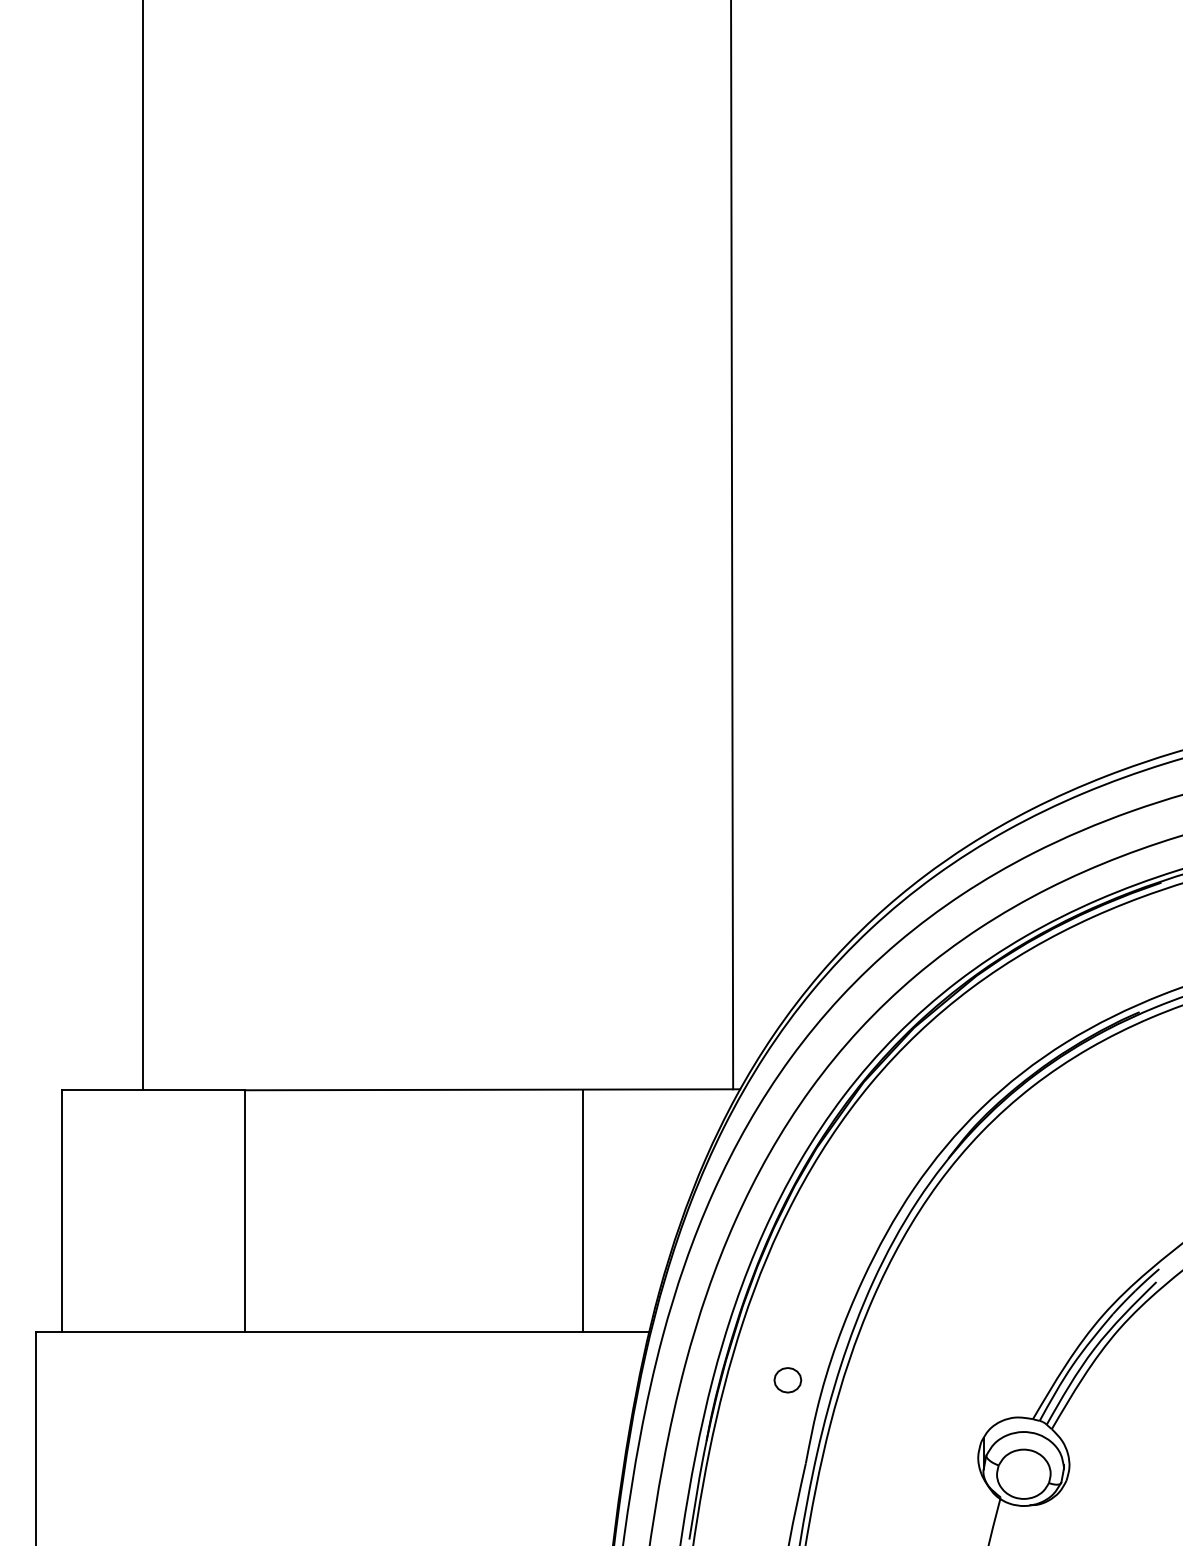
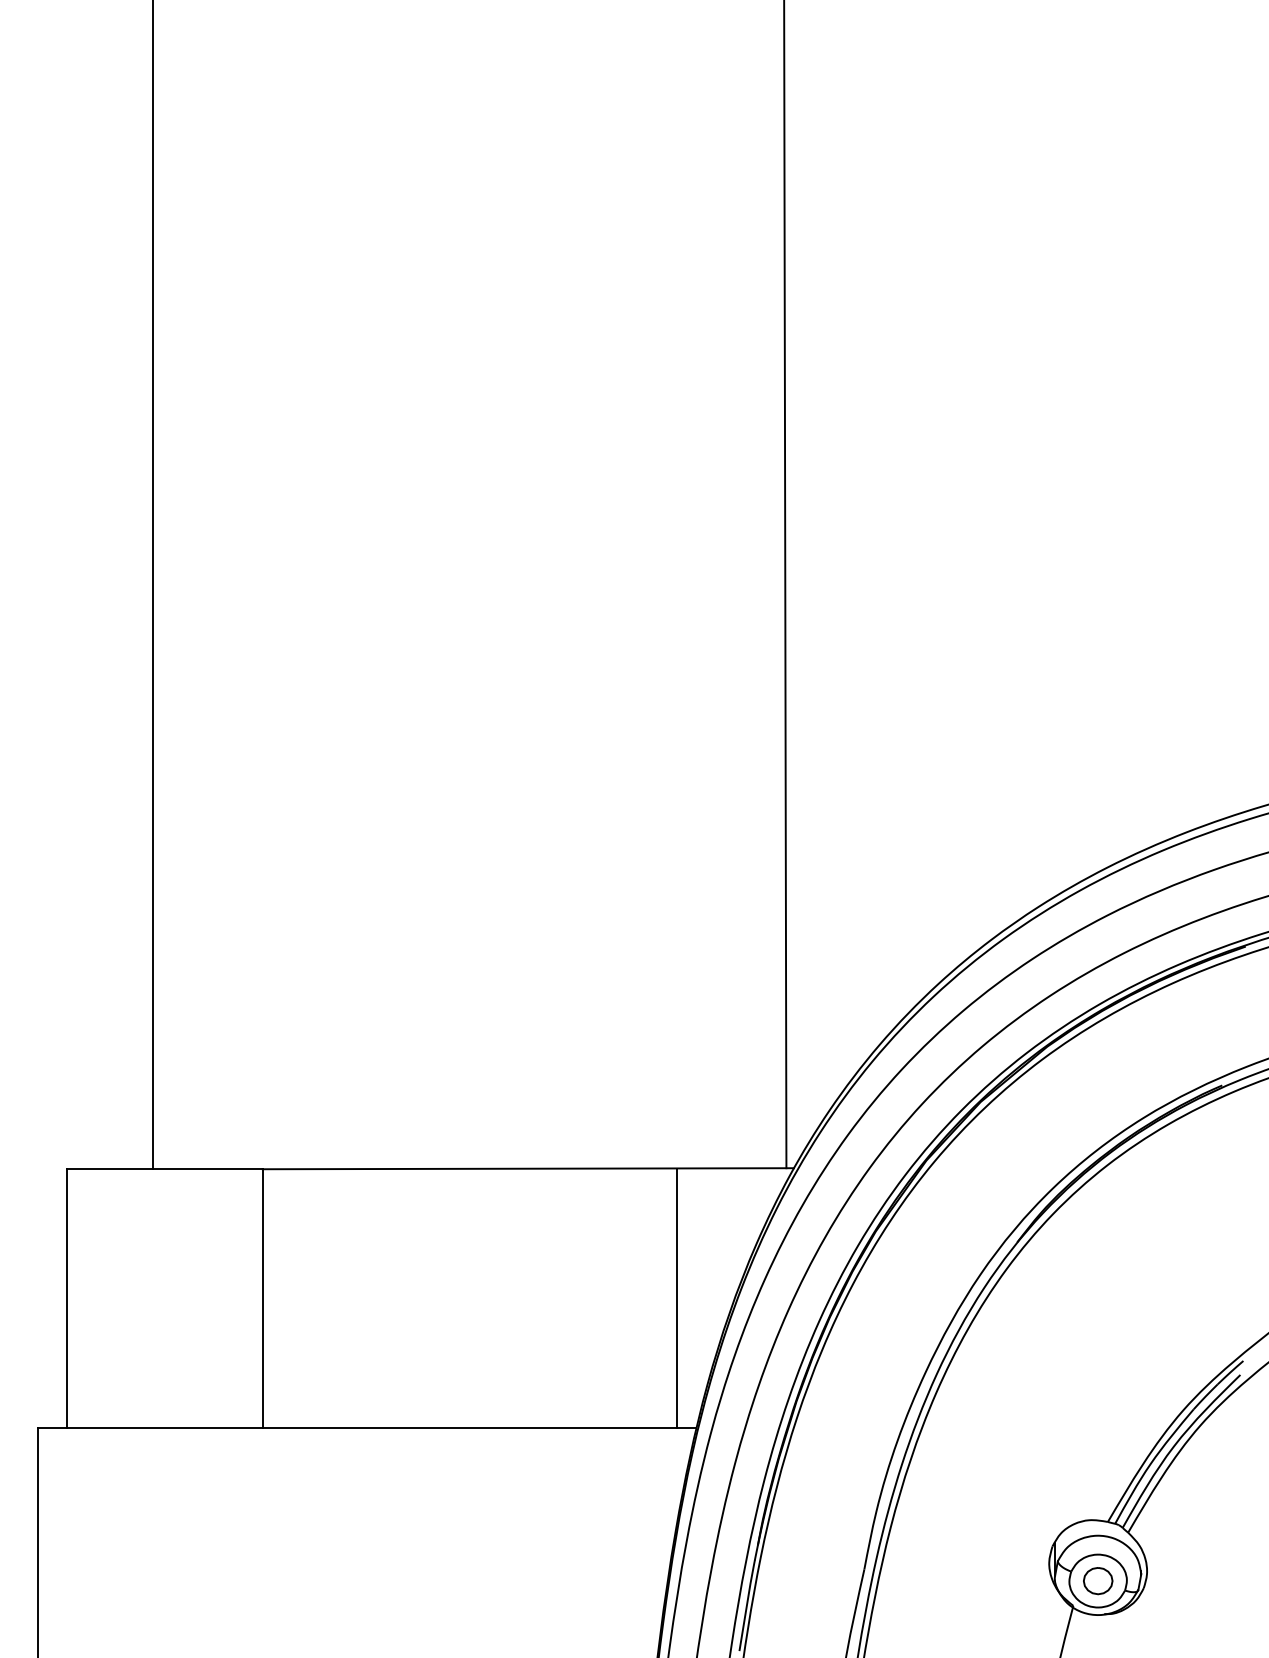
line: (583, 1210) -> (677, 1298), moved
part: (787, 1380) -> (1097, 1581), moved

